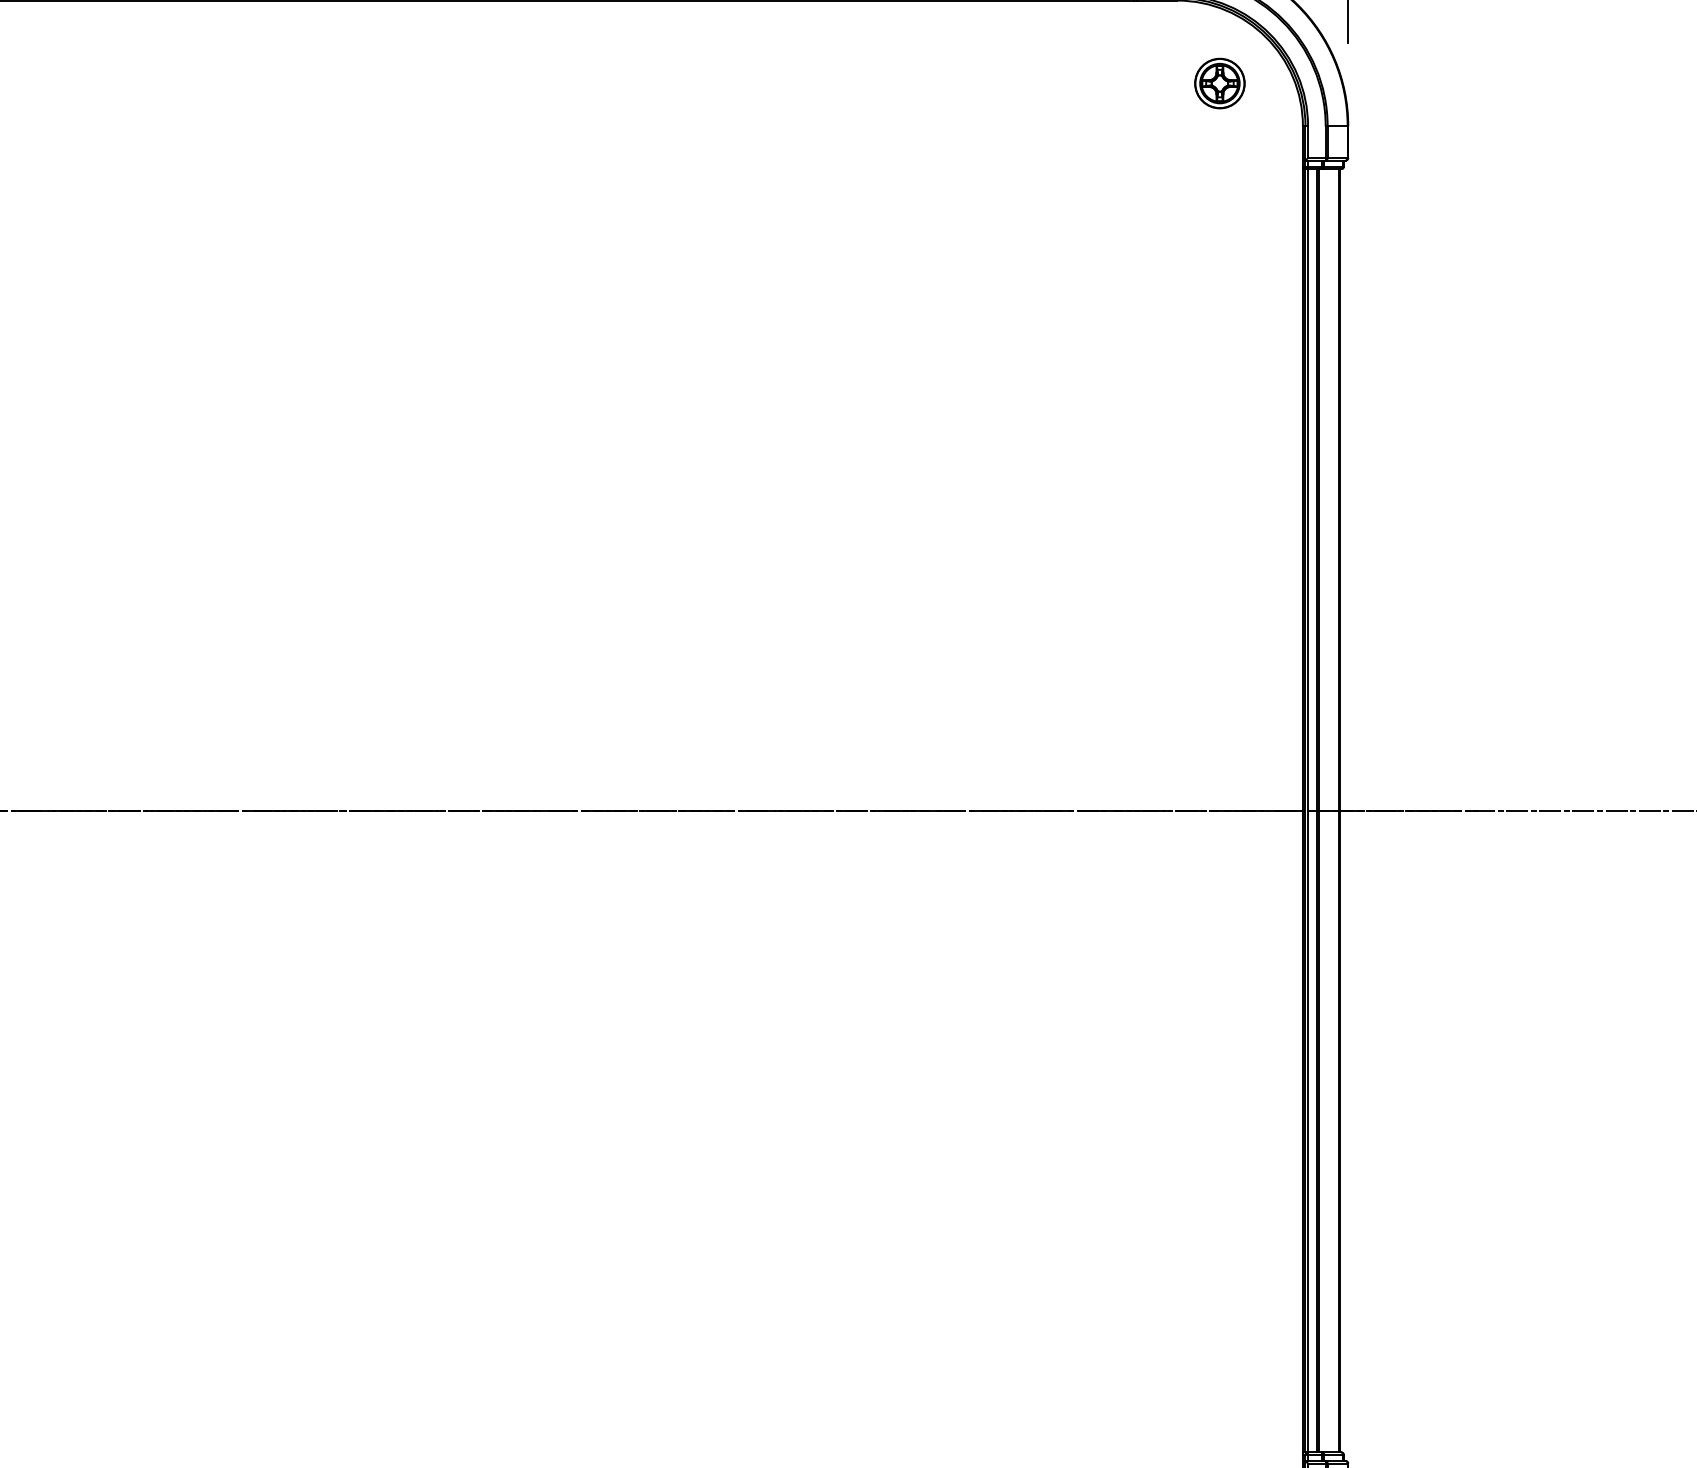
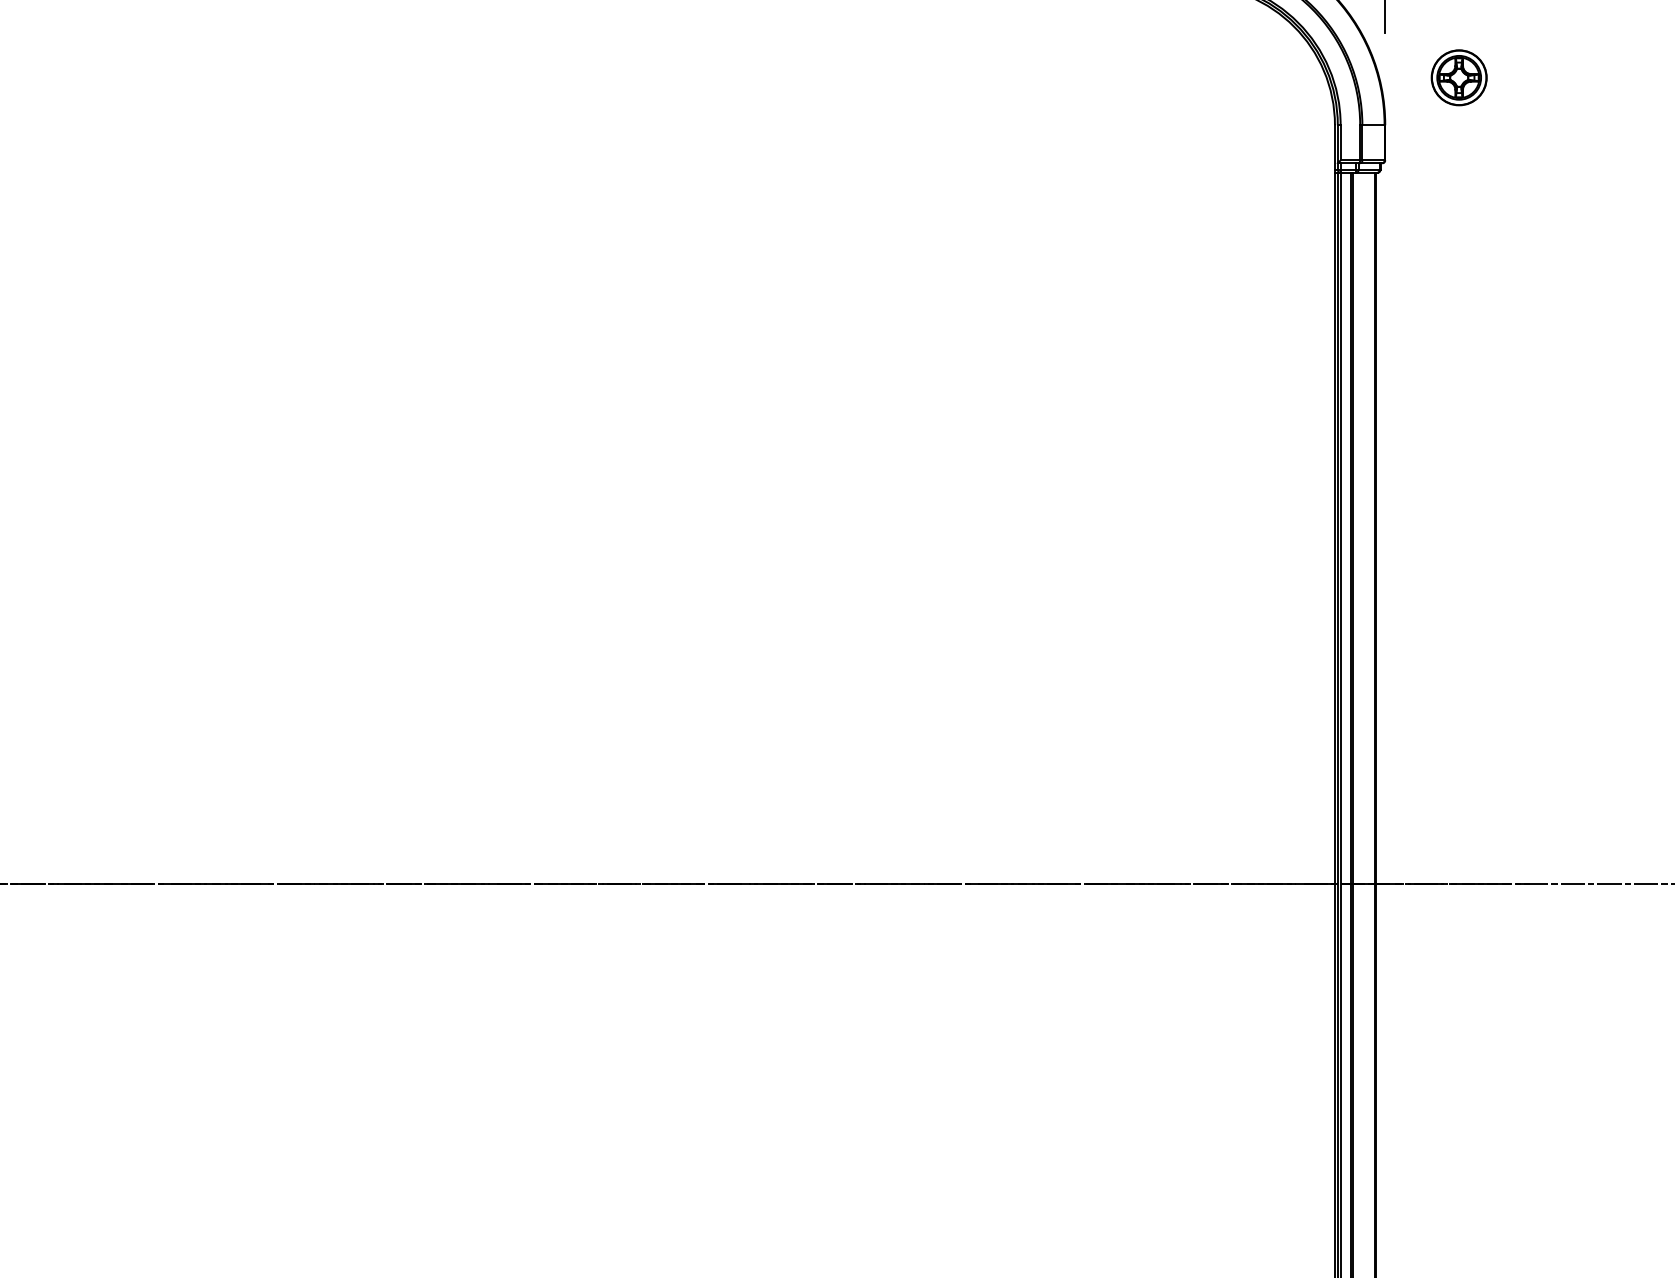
part: (1219, 83) -> (1458, 77), moved

